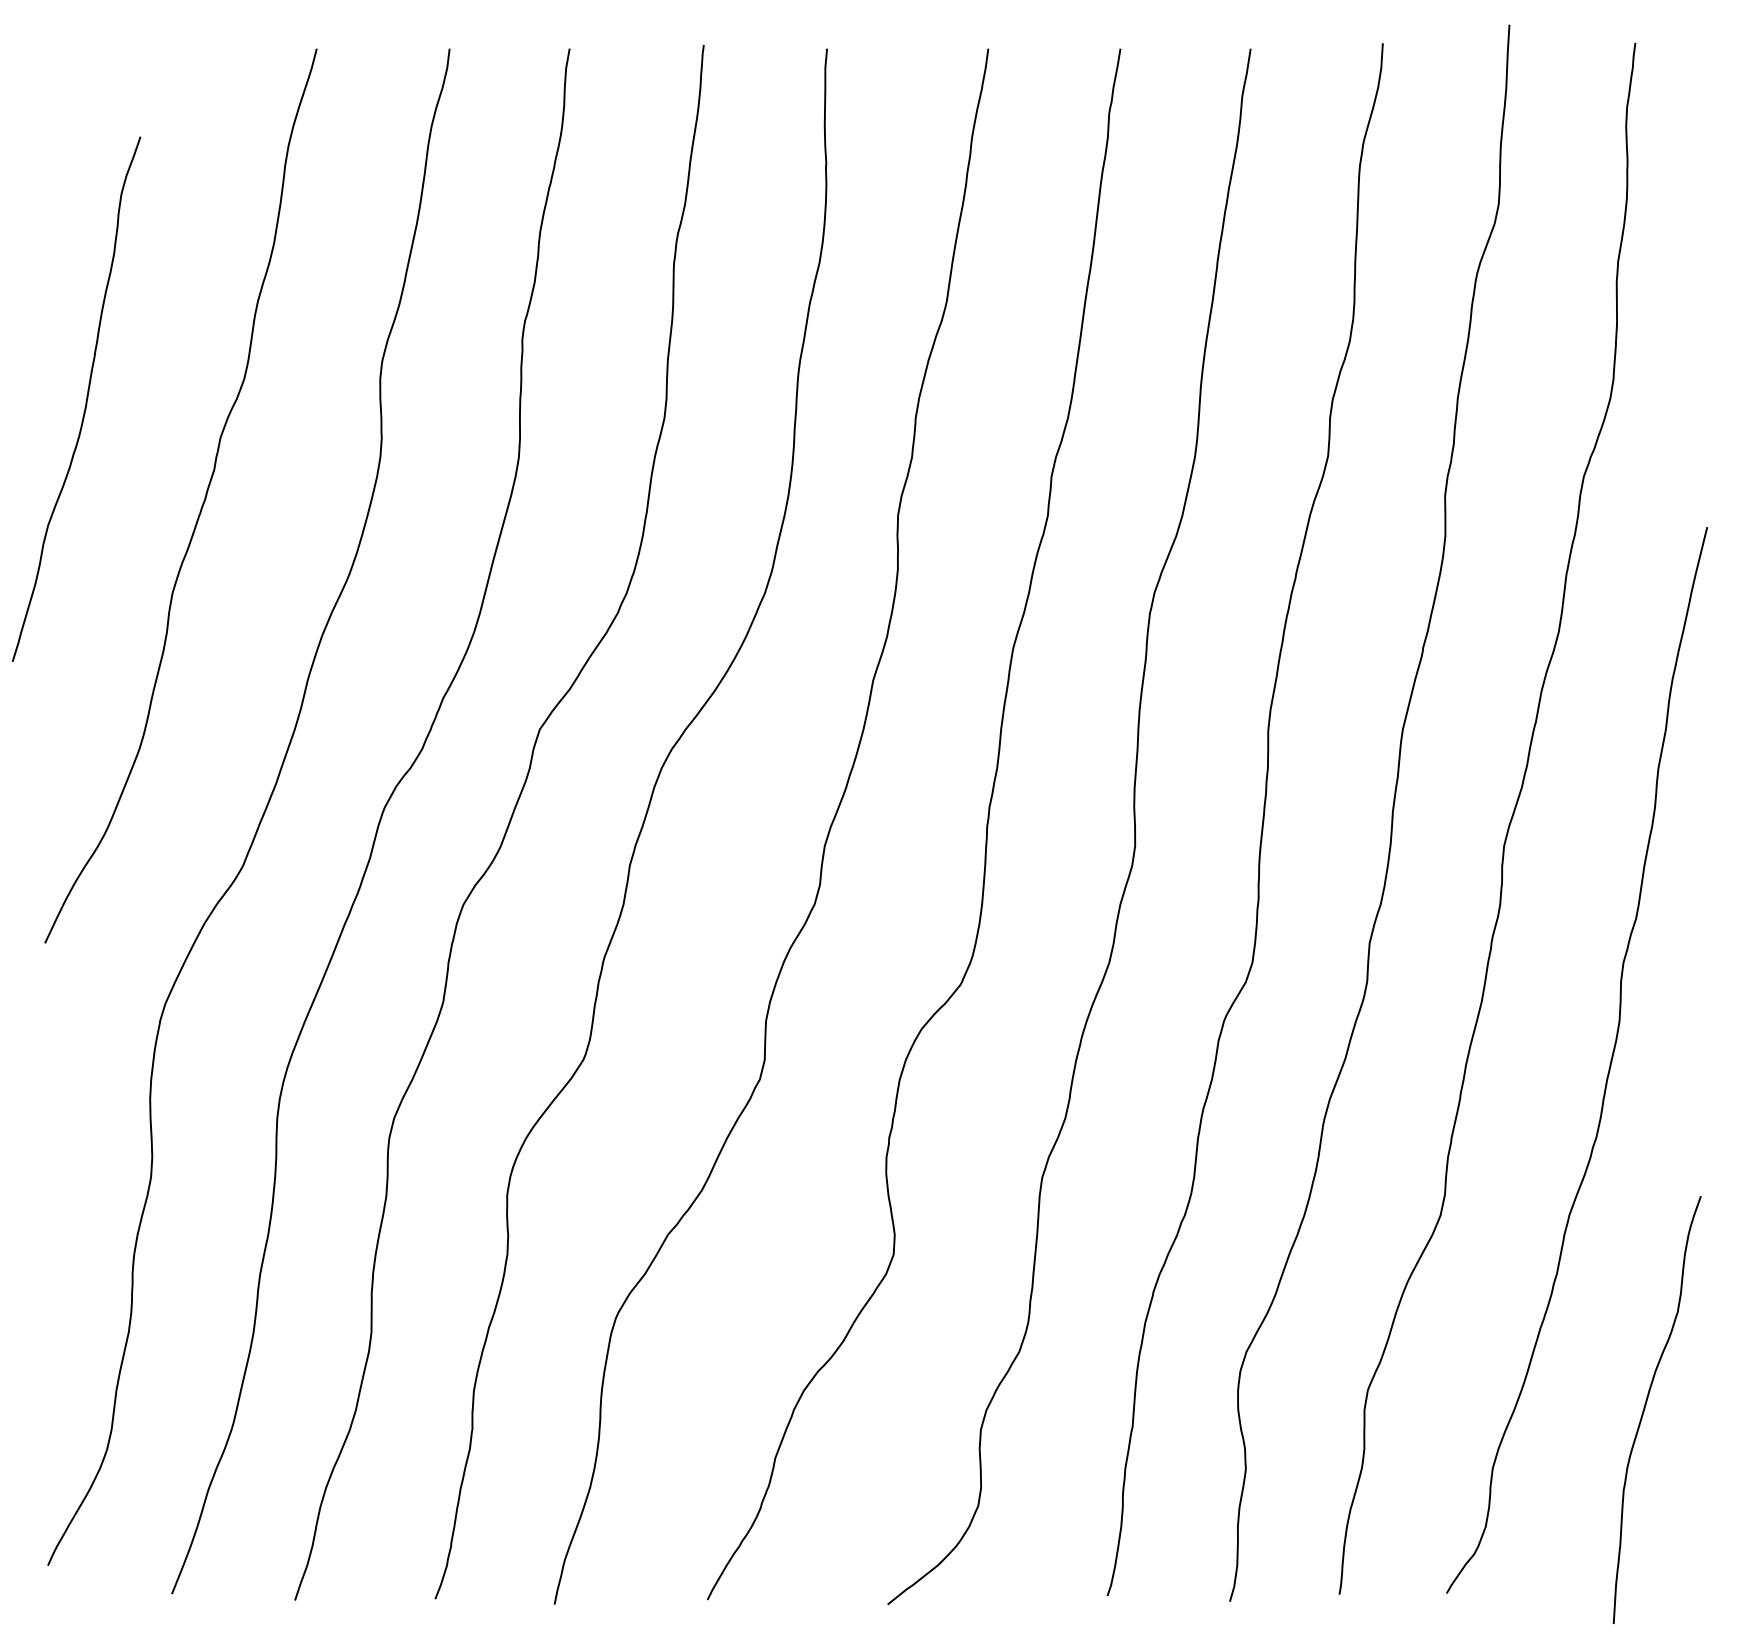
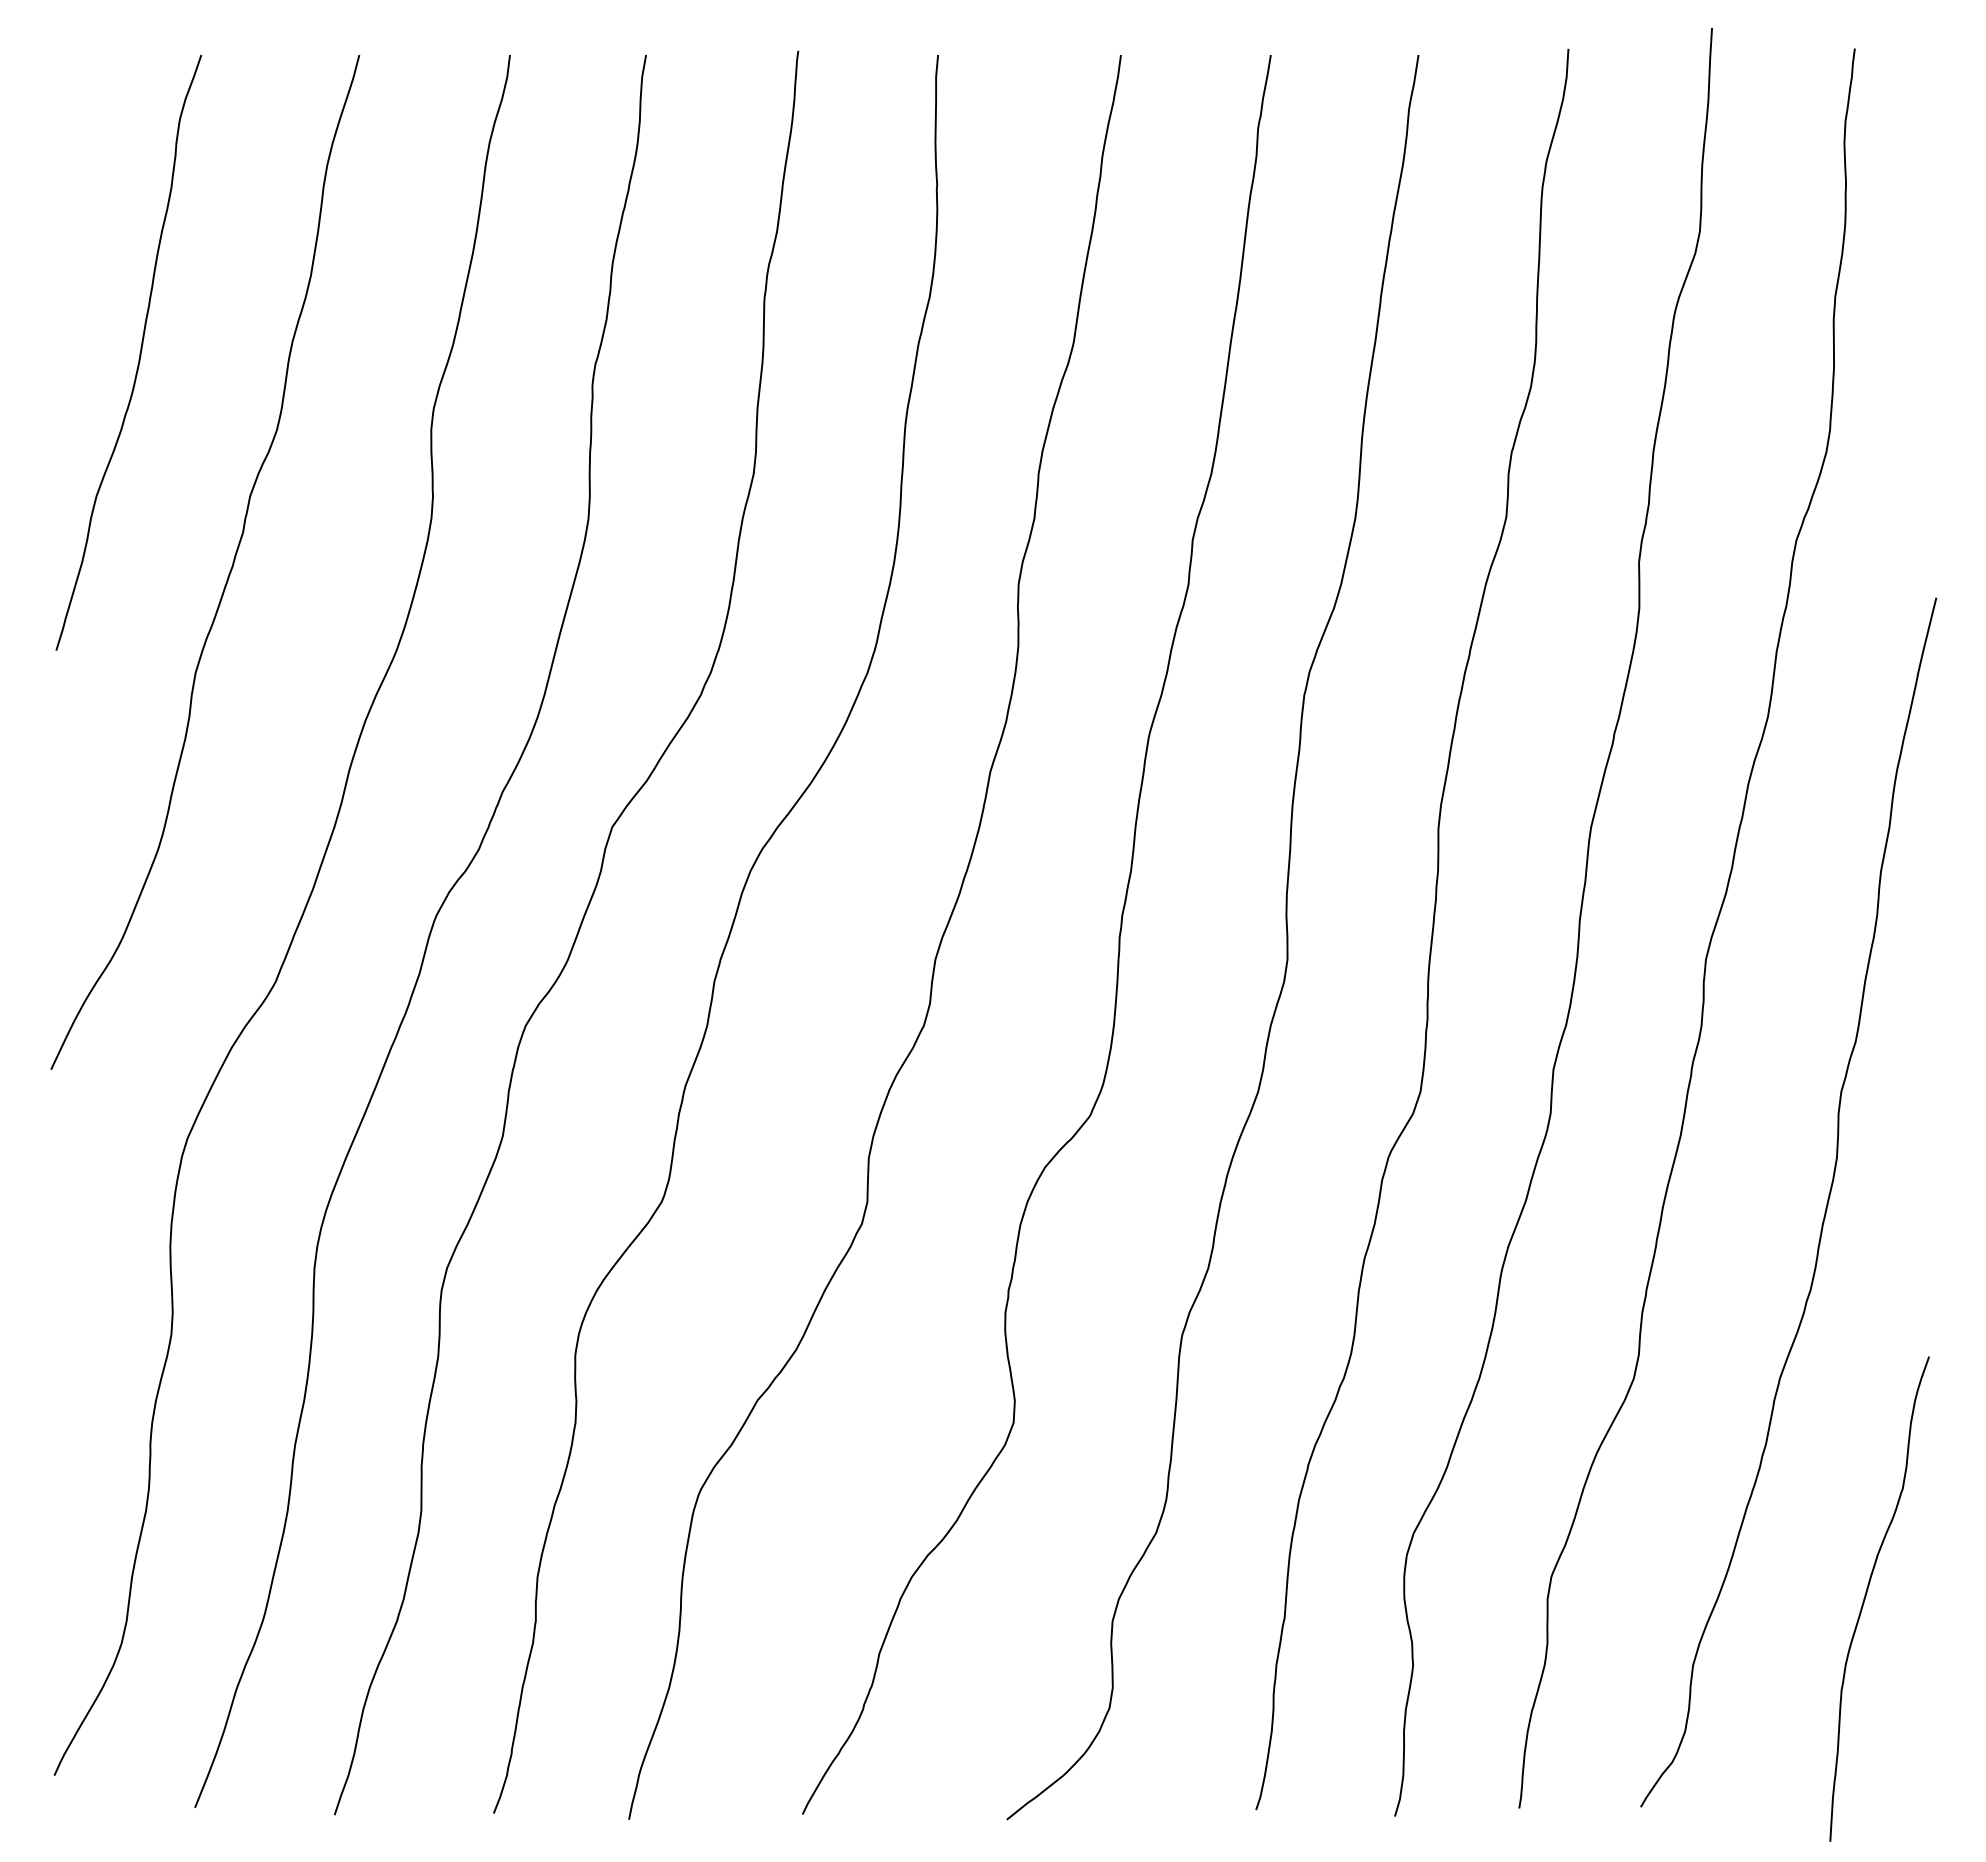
curve: (85, 401) -> (138, 355), moved

